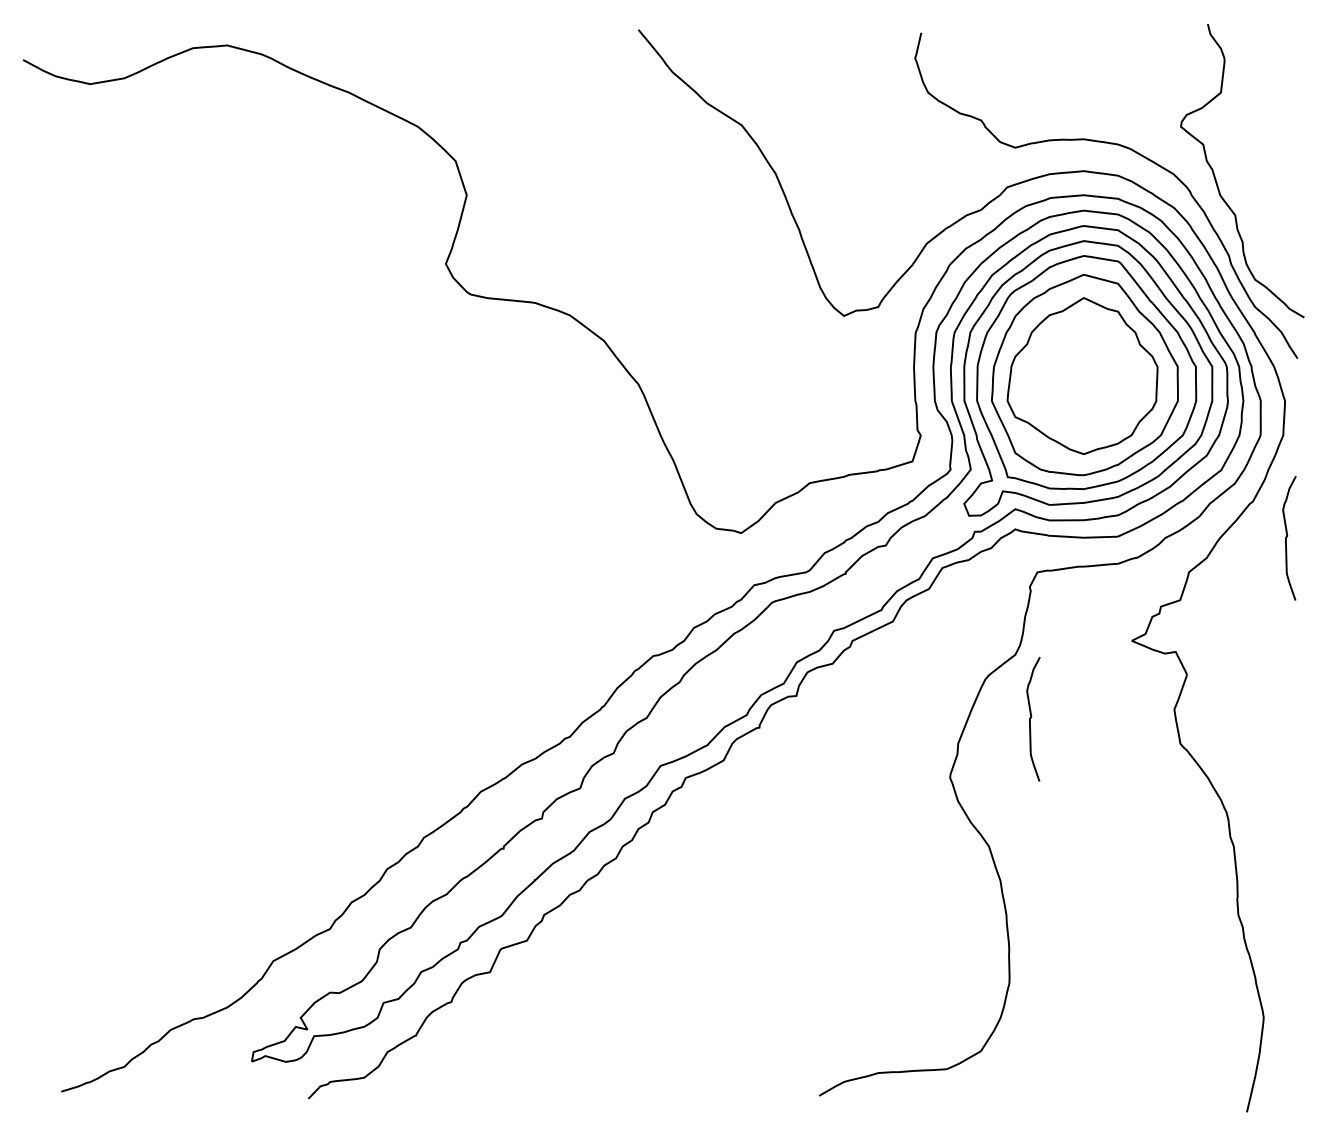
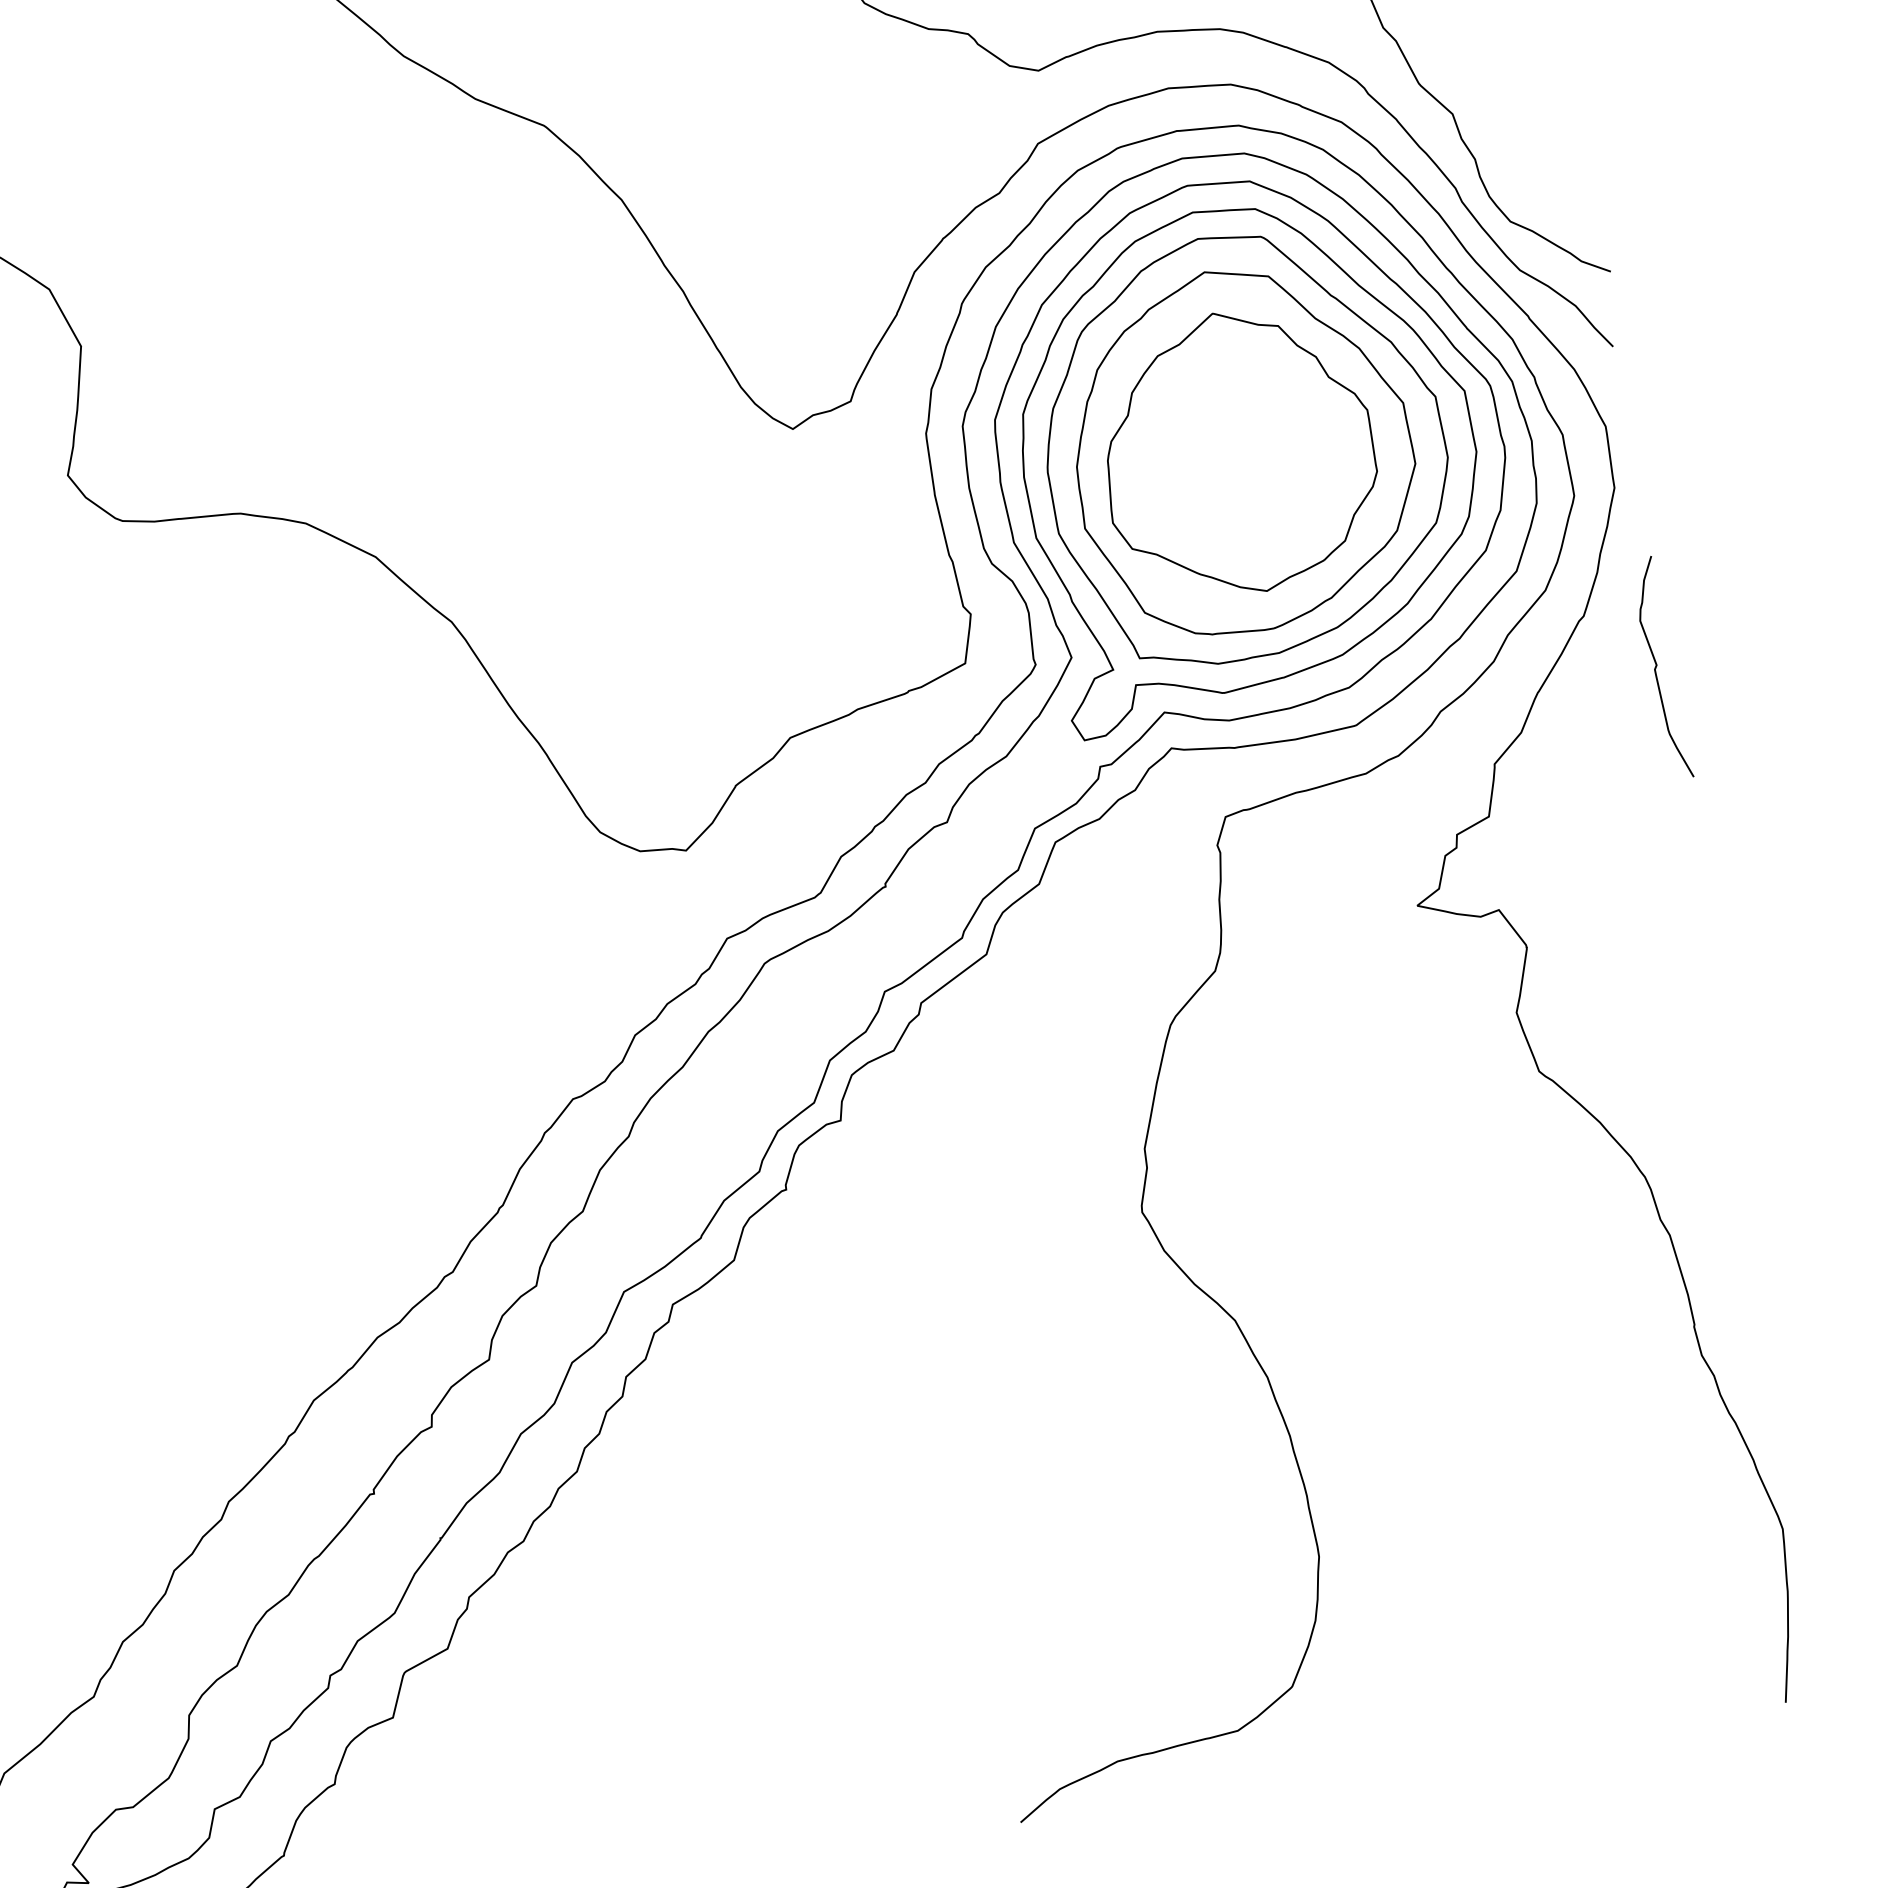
curve: (1031, 718) -> (1266, 1078), removed

